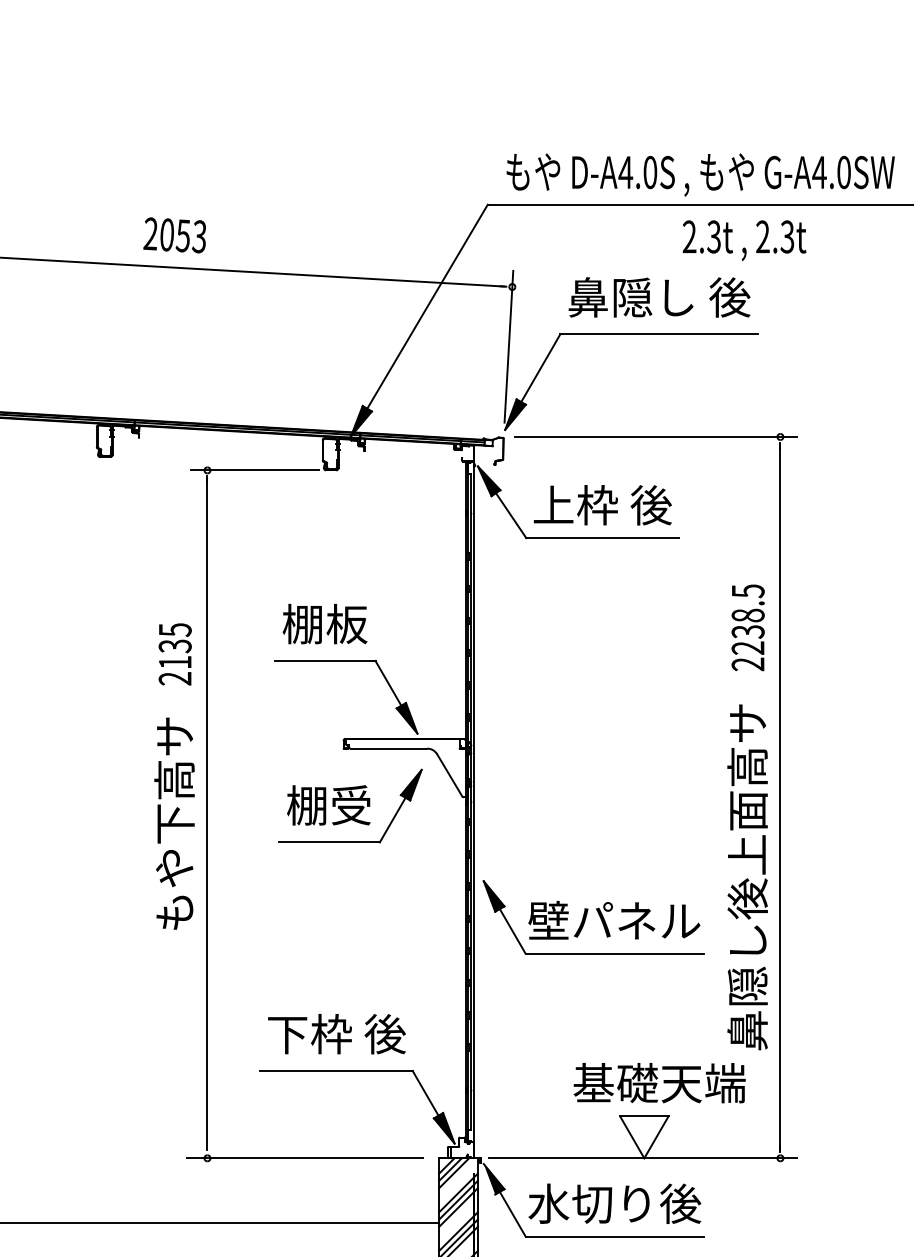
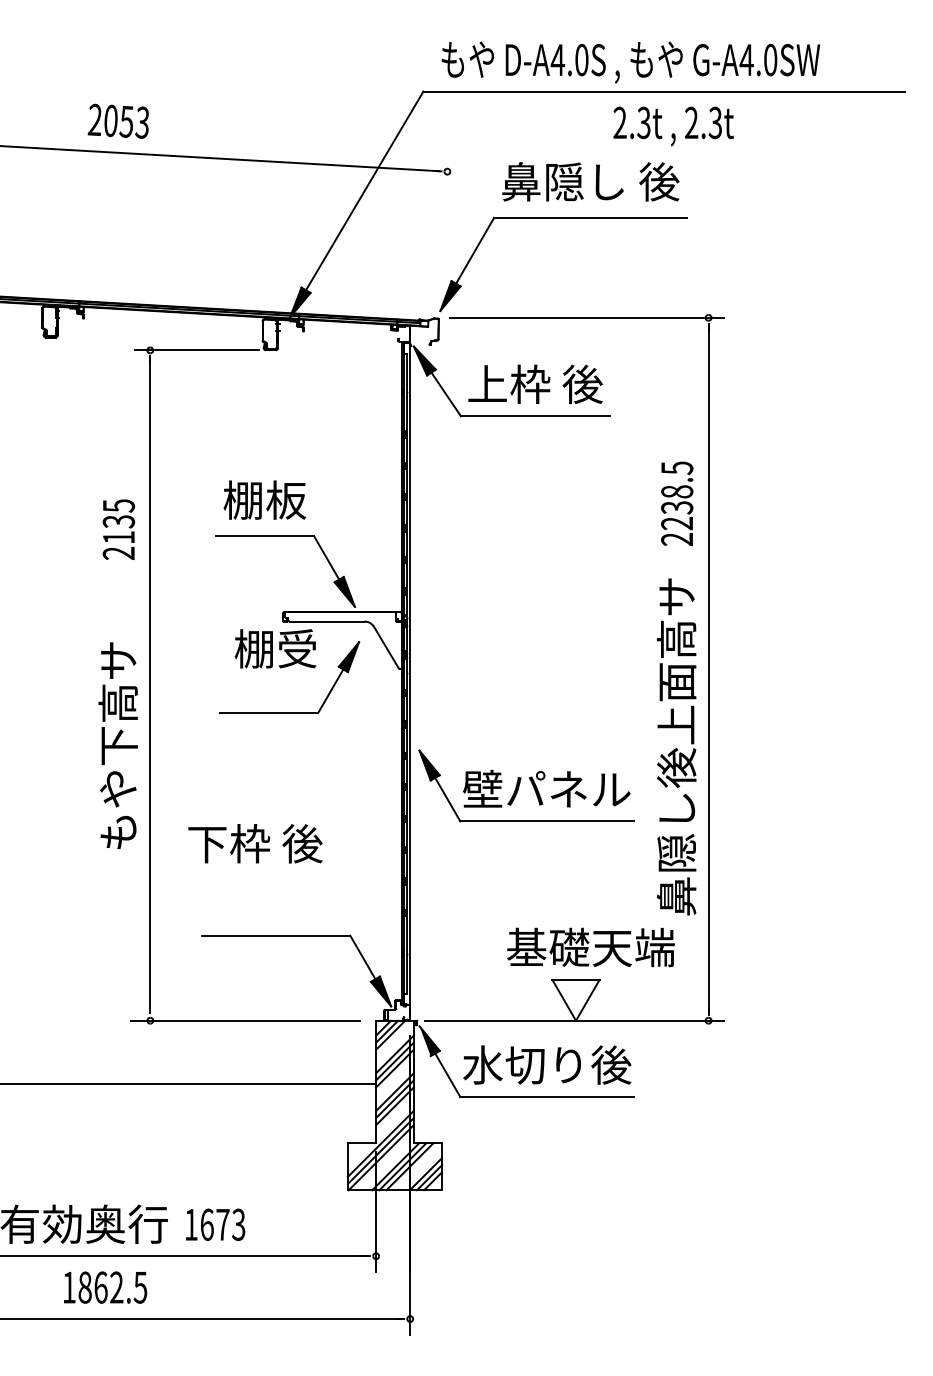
line: (508, 346) -> (443, 229), removed
text: (328, 805) -> (275, 648), moved
text: (173, 823) -> (117, 745), moved
text: (336, 1033) -> (255, 843), moved

